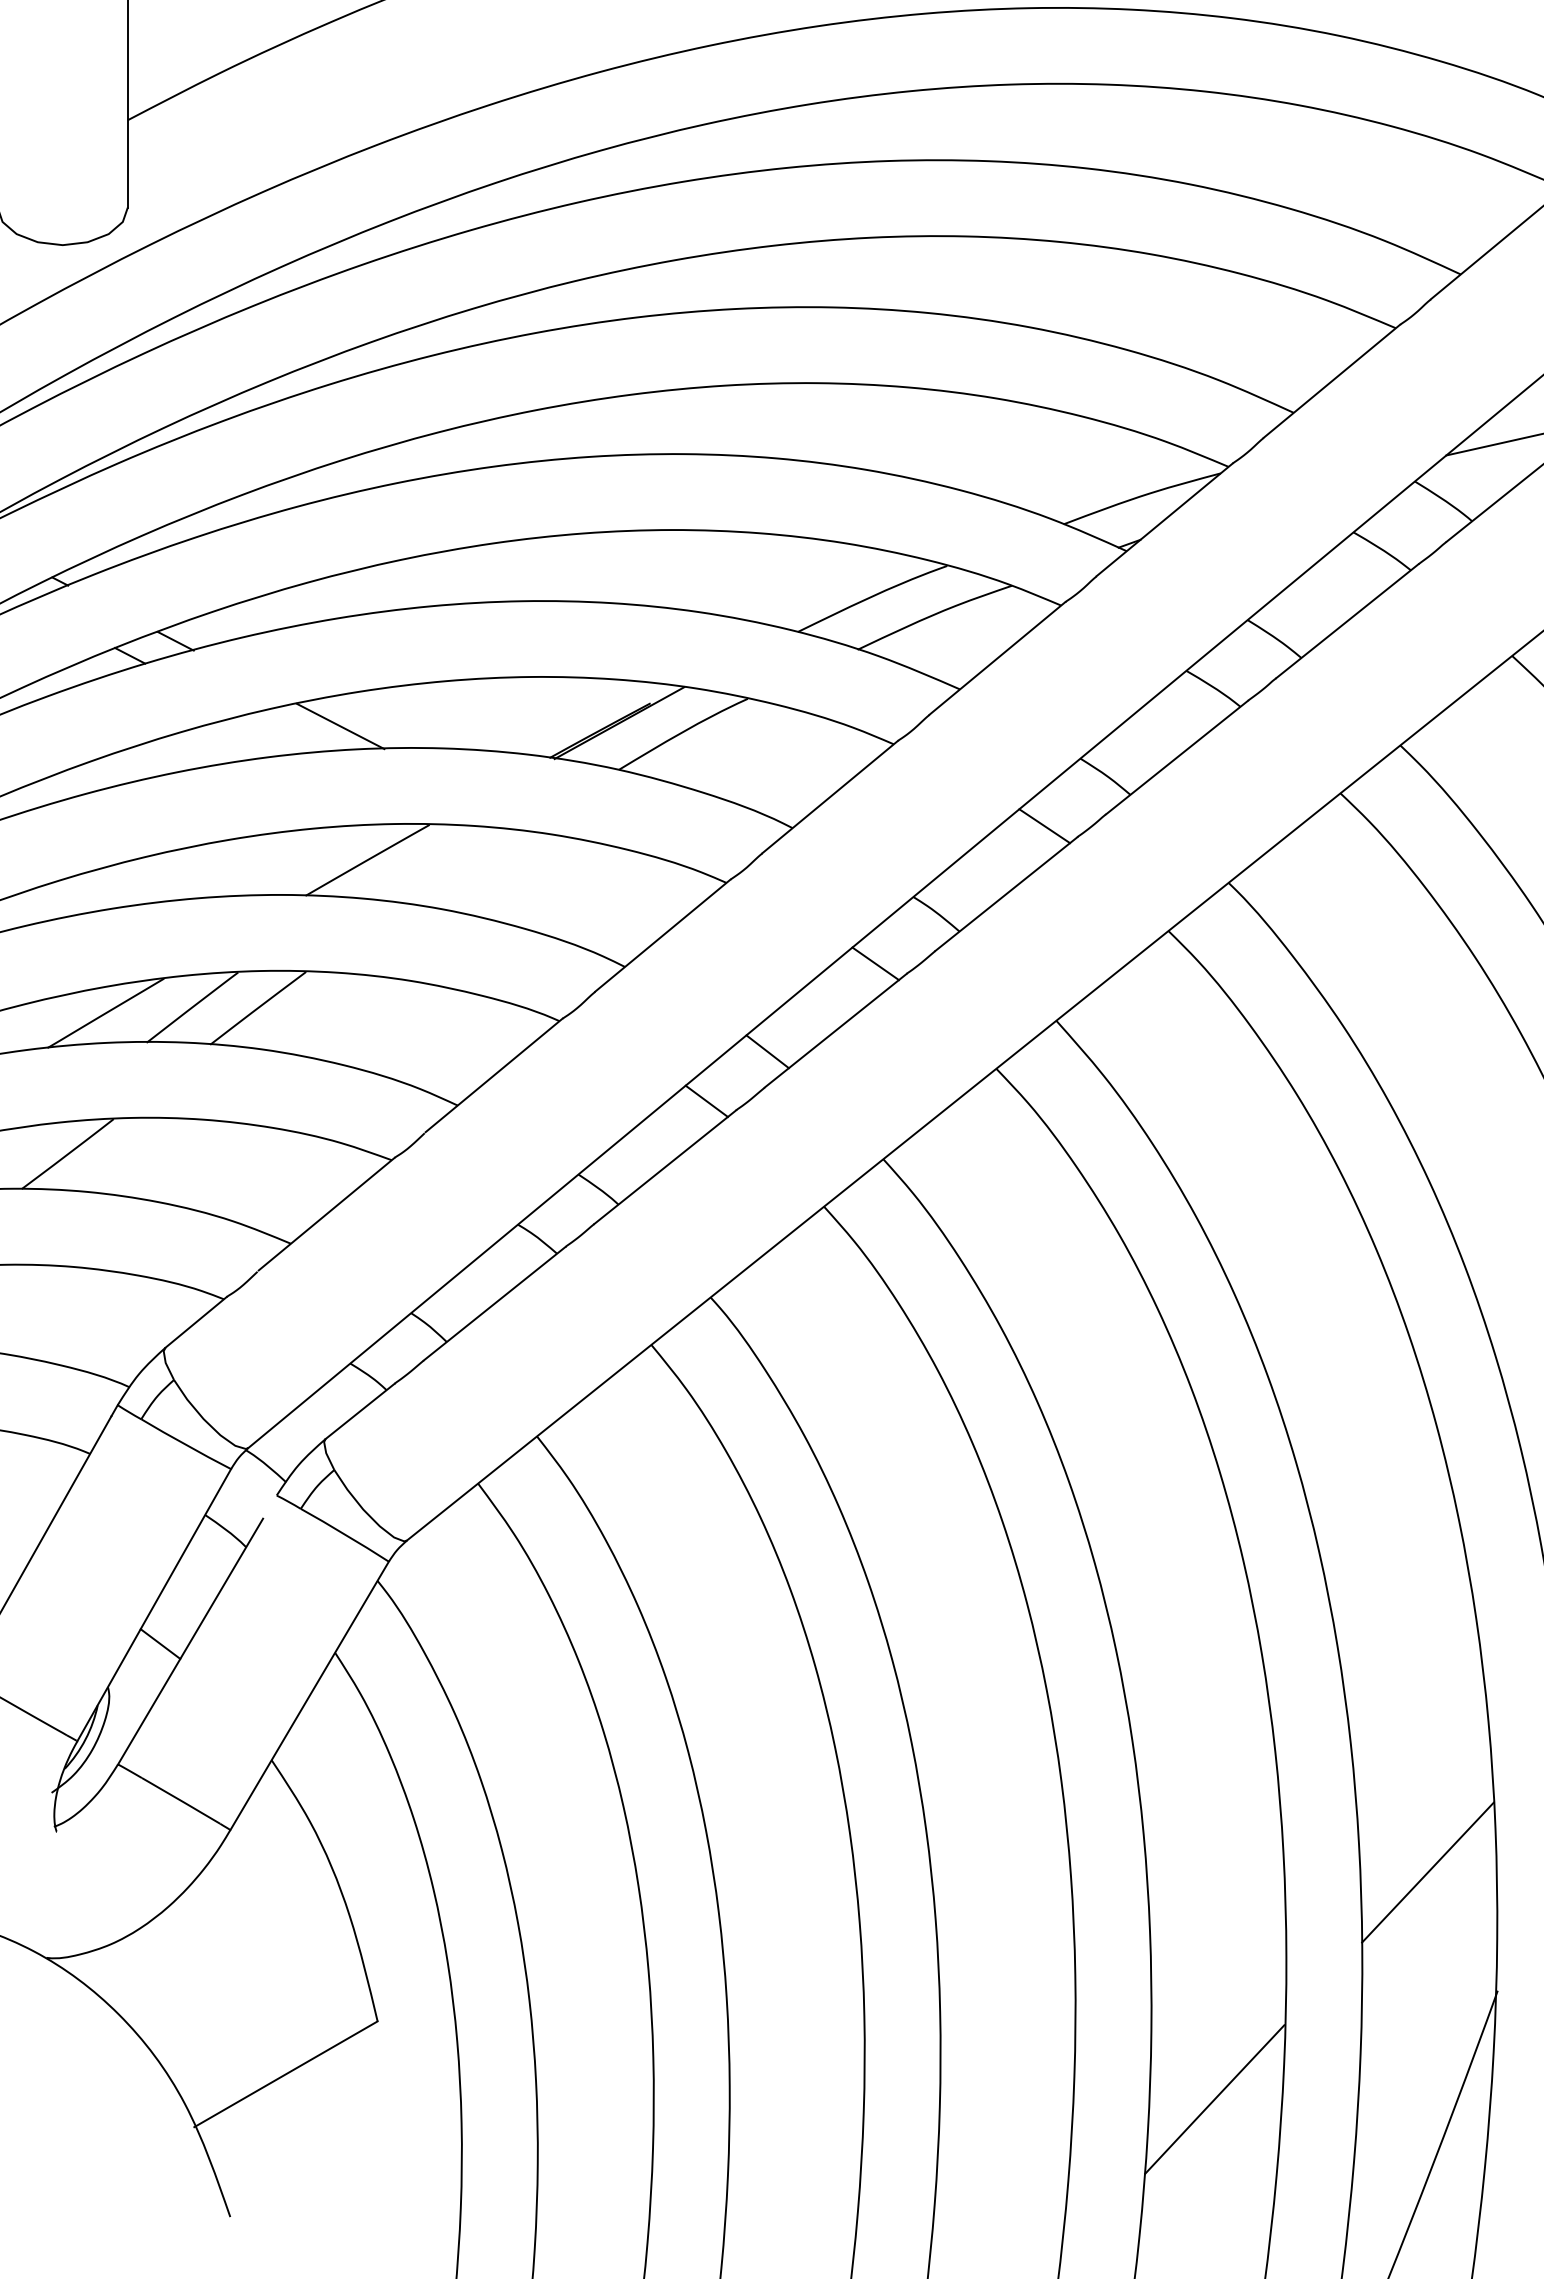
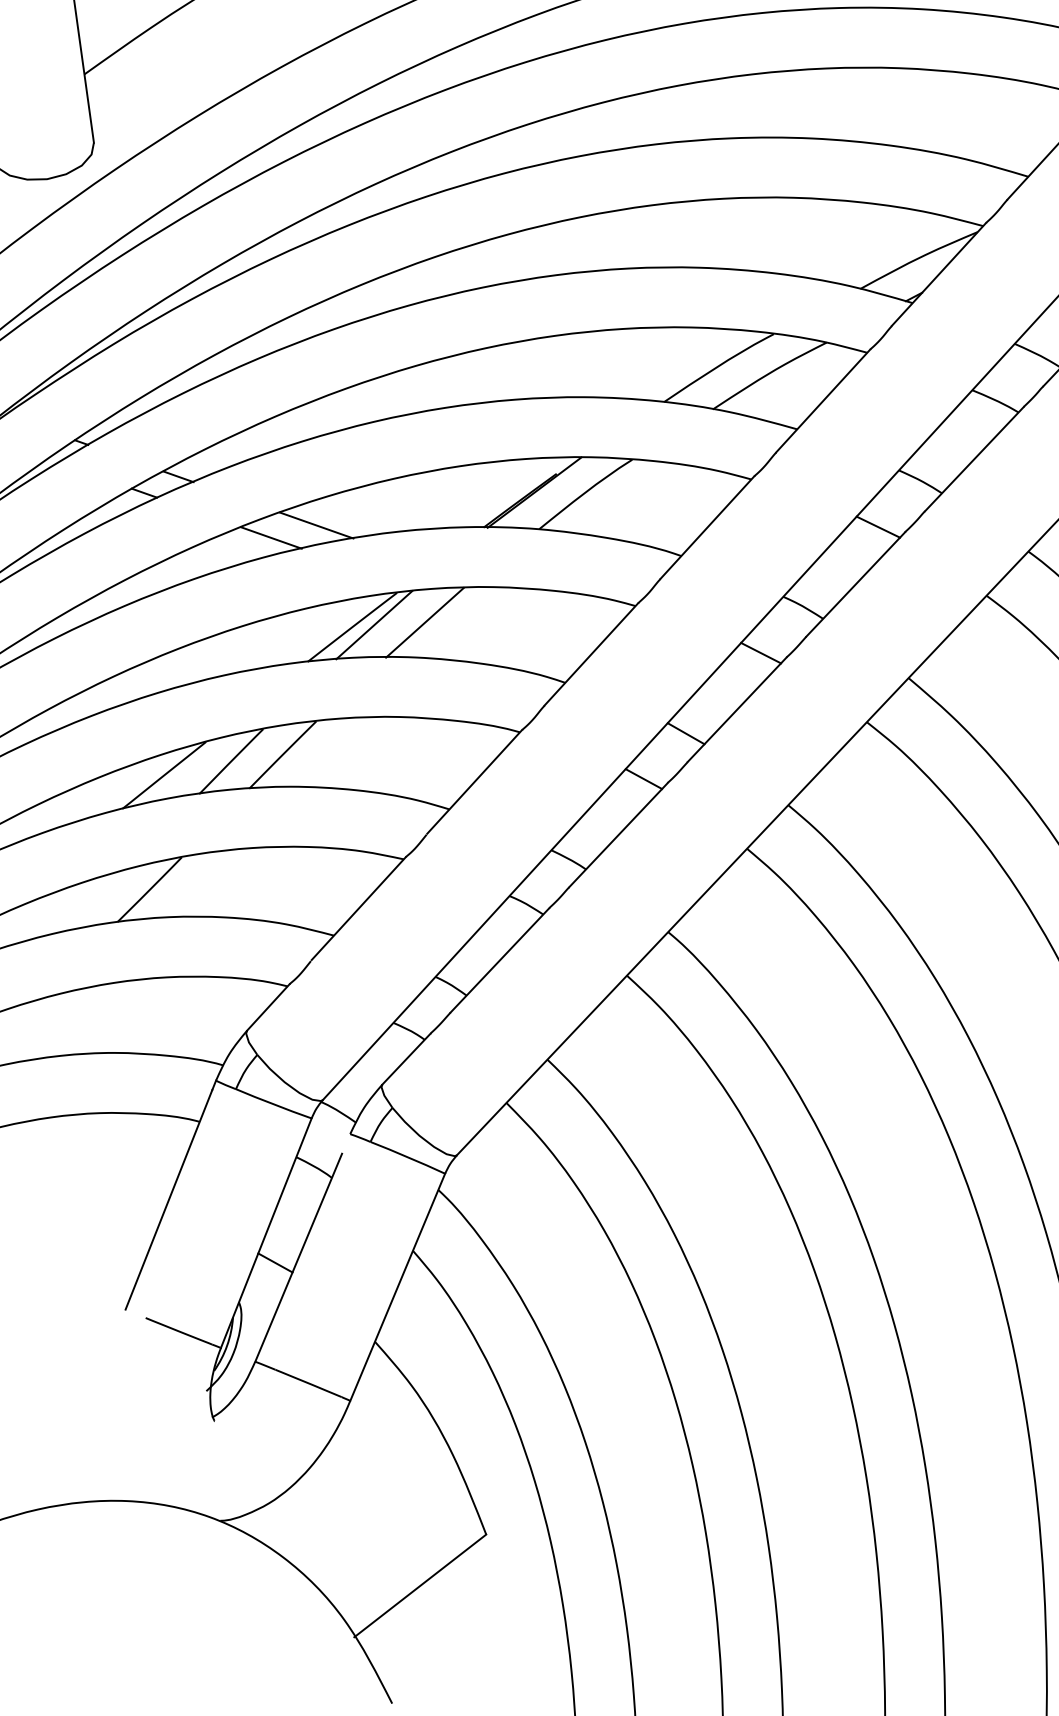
line: (281, 733) -> (271, 537), added
line: (394, 861) -> (373, 625), added
line: (459, 867) -> (425, 622), added

